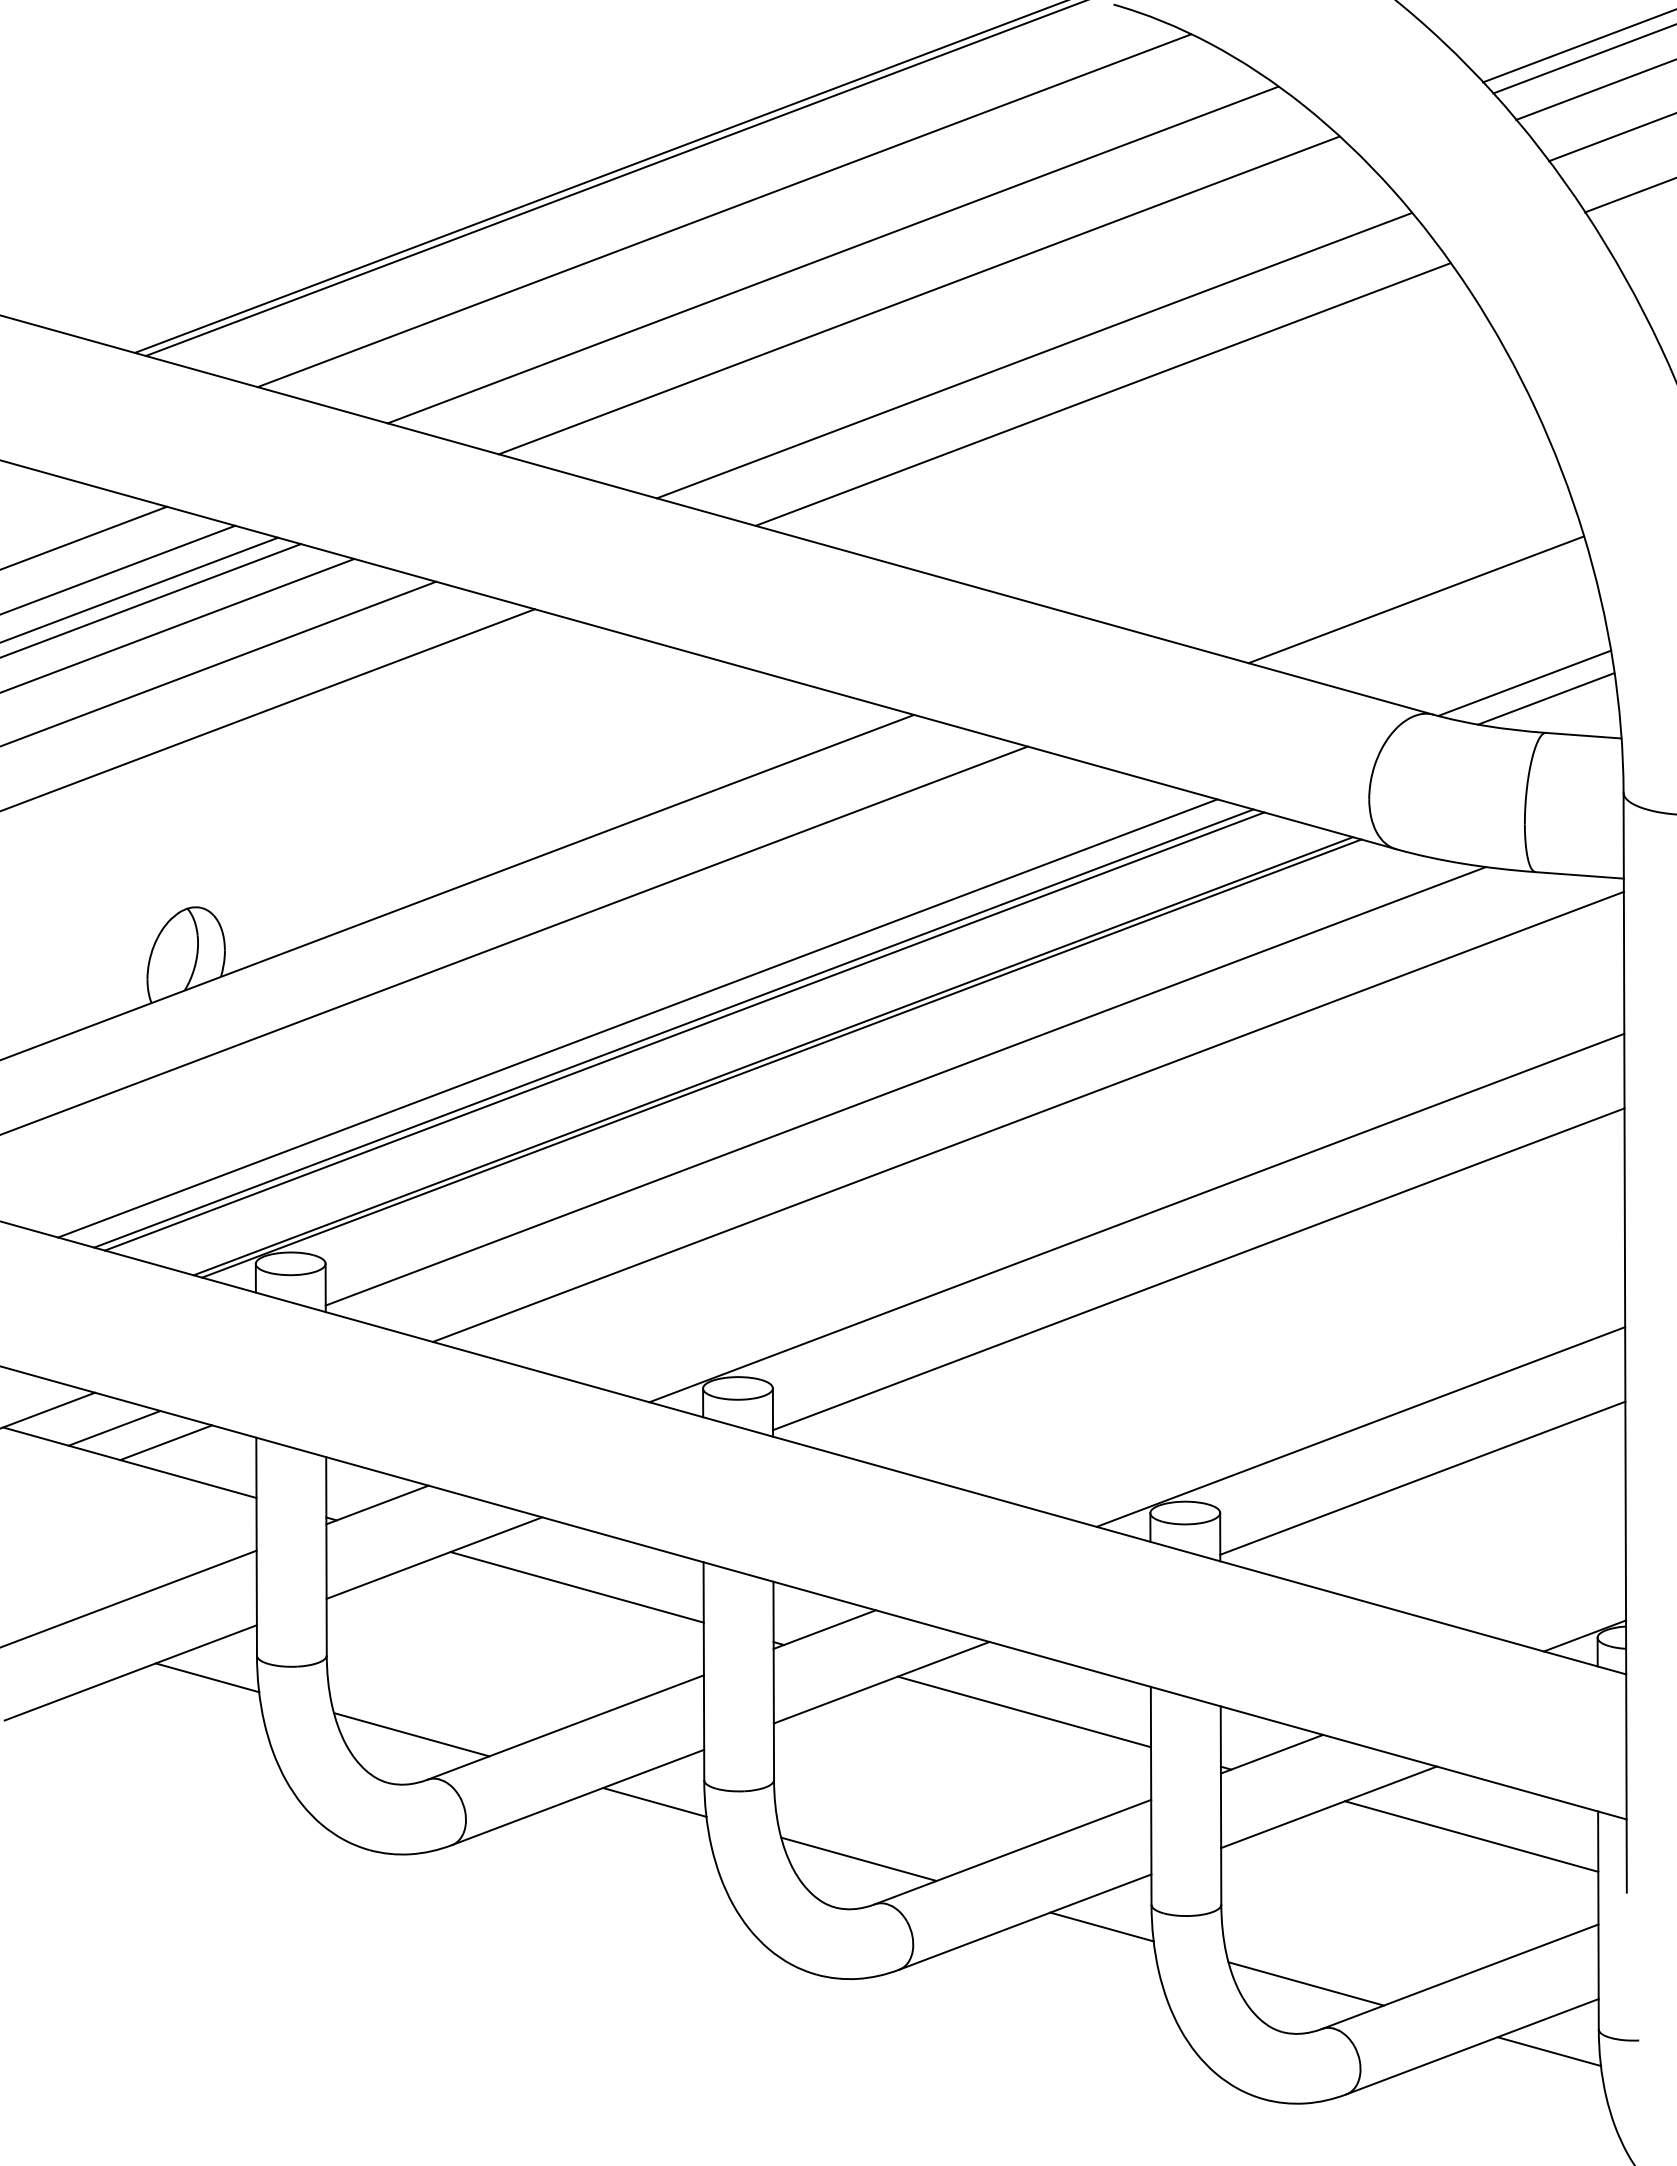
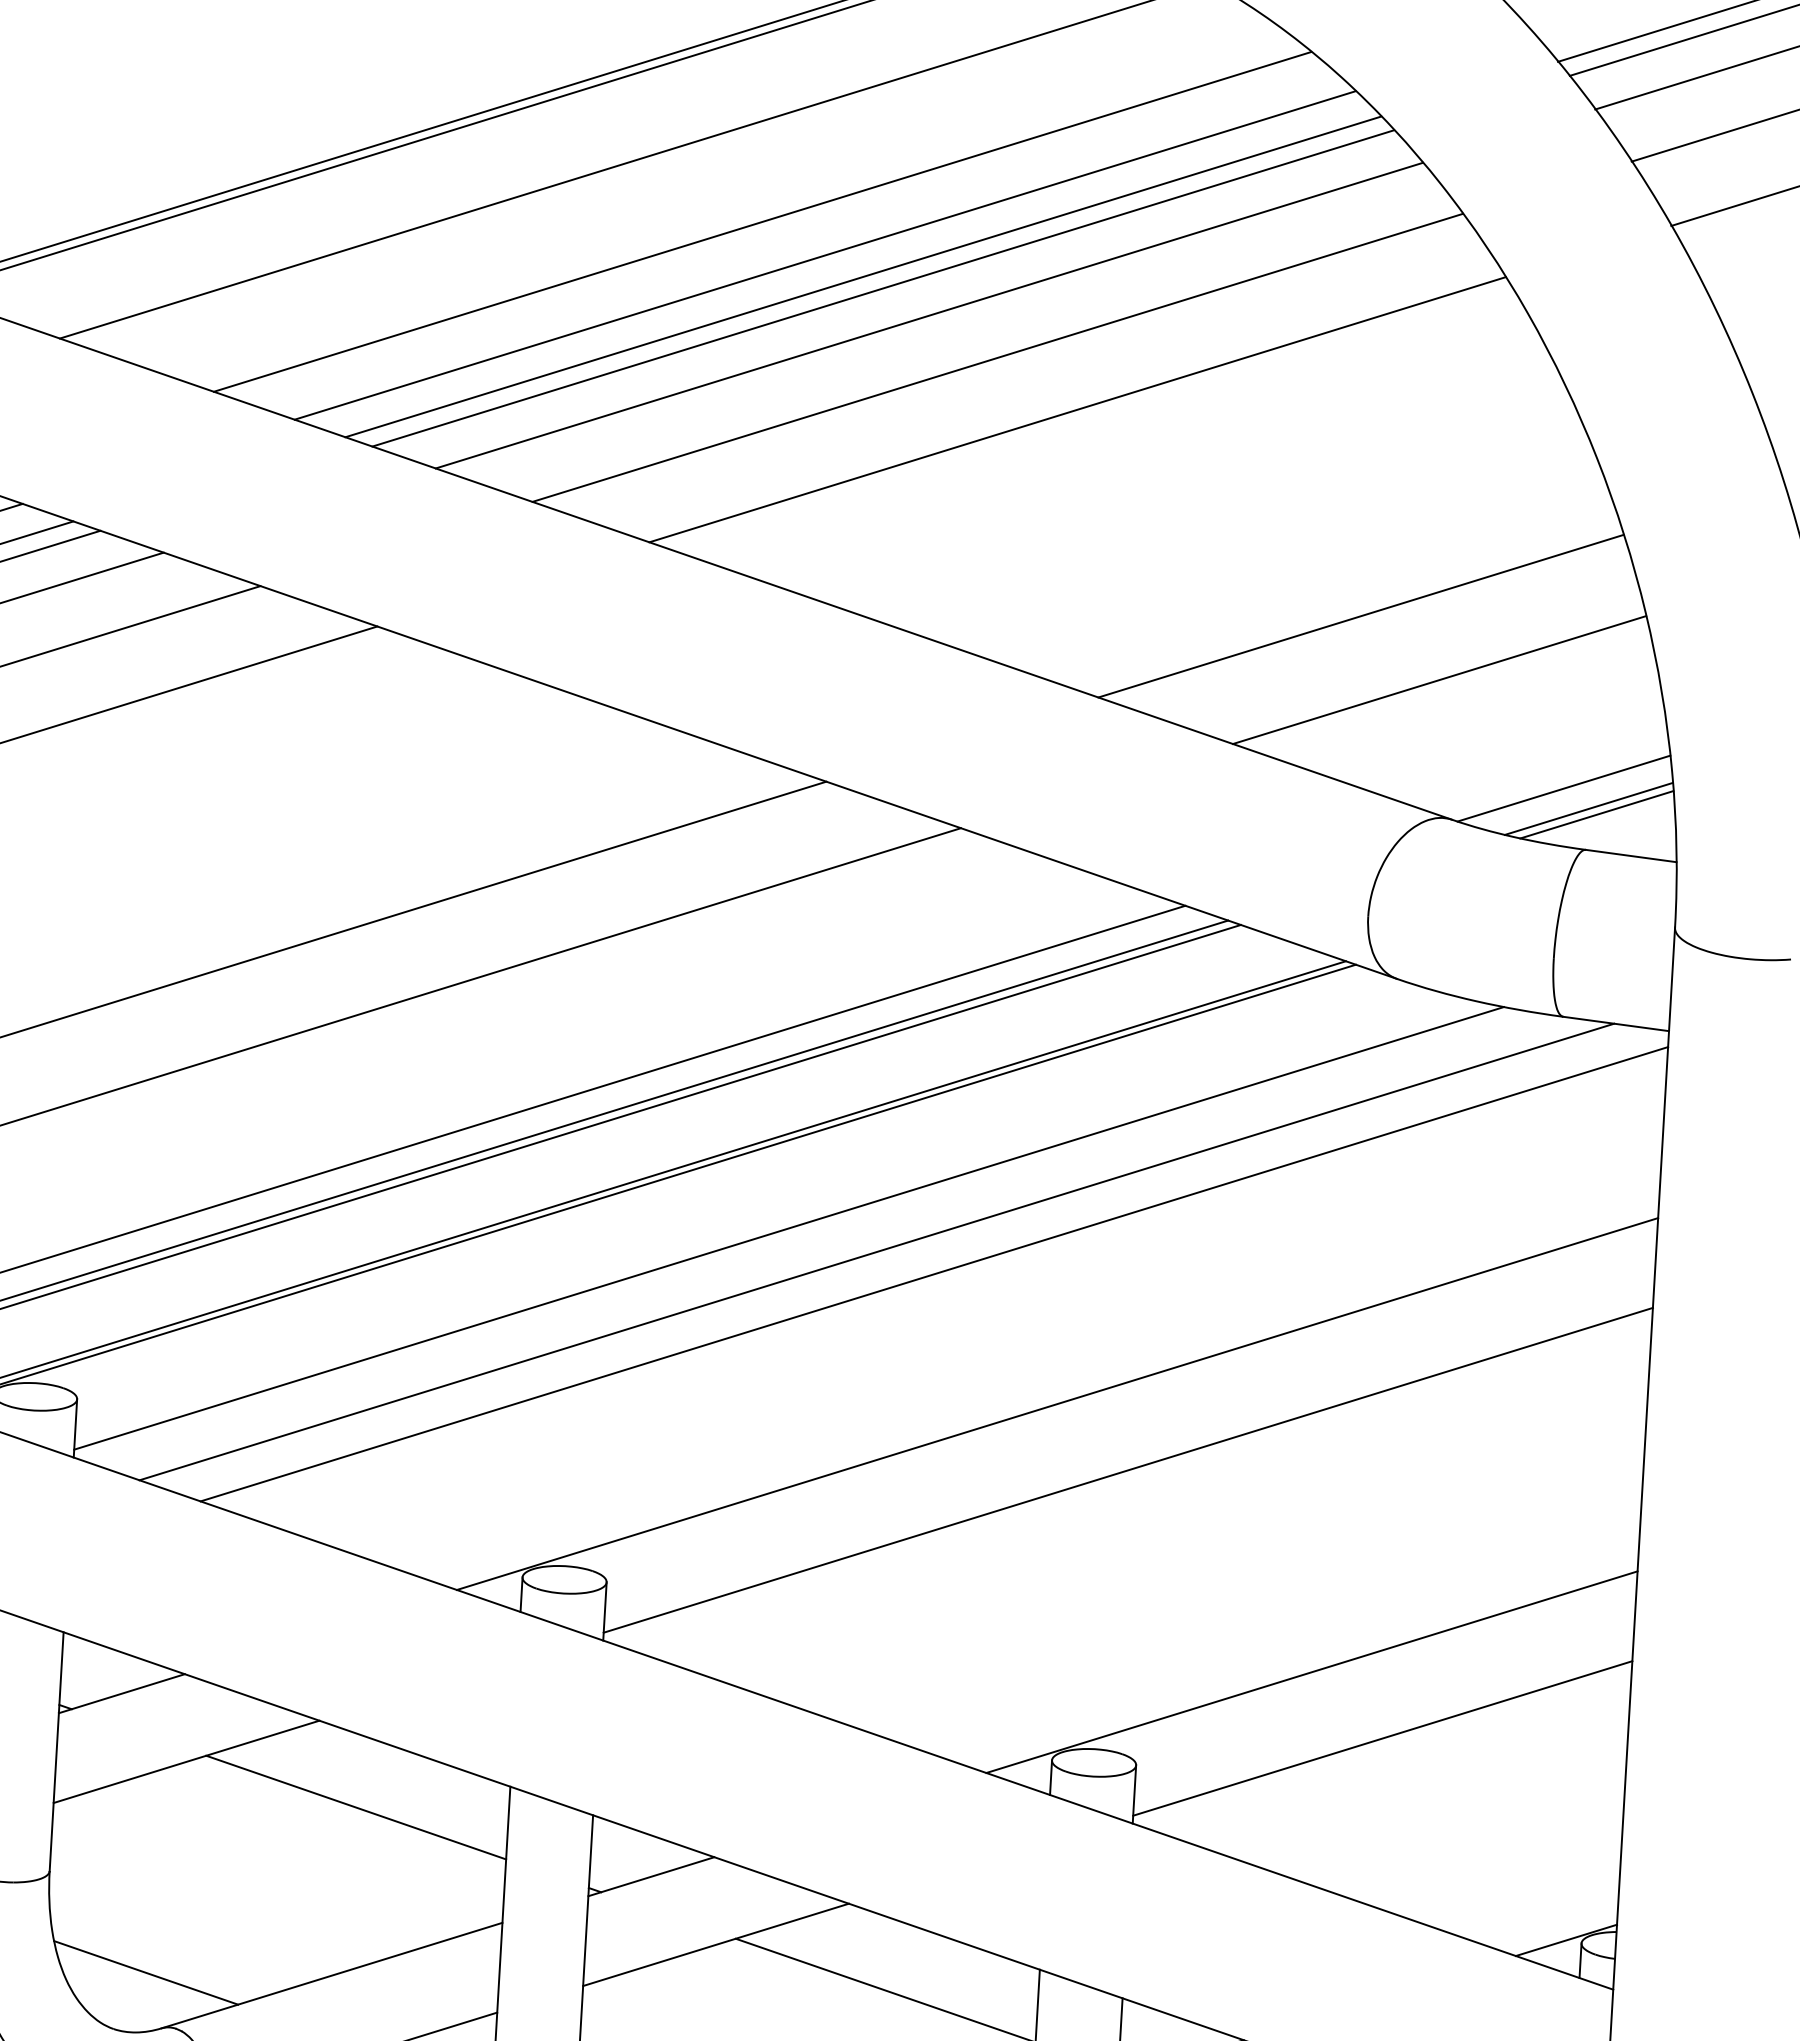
line: (886, 279) -> (825, 255), added
line: (935, 303) -> (882, 287), added
line: (975, 323) -> (929, 314), added
line: (1347, 550) -> (1360, 615), added
line: (1553, 702) -> (1597, 813), added
line: (979, 1101) -> (876, 1252), added

